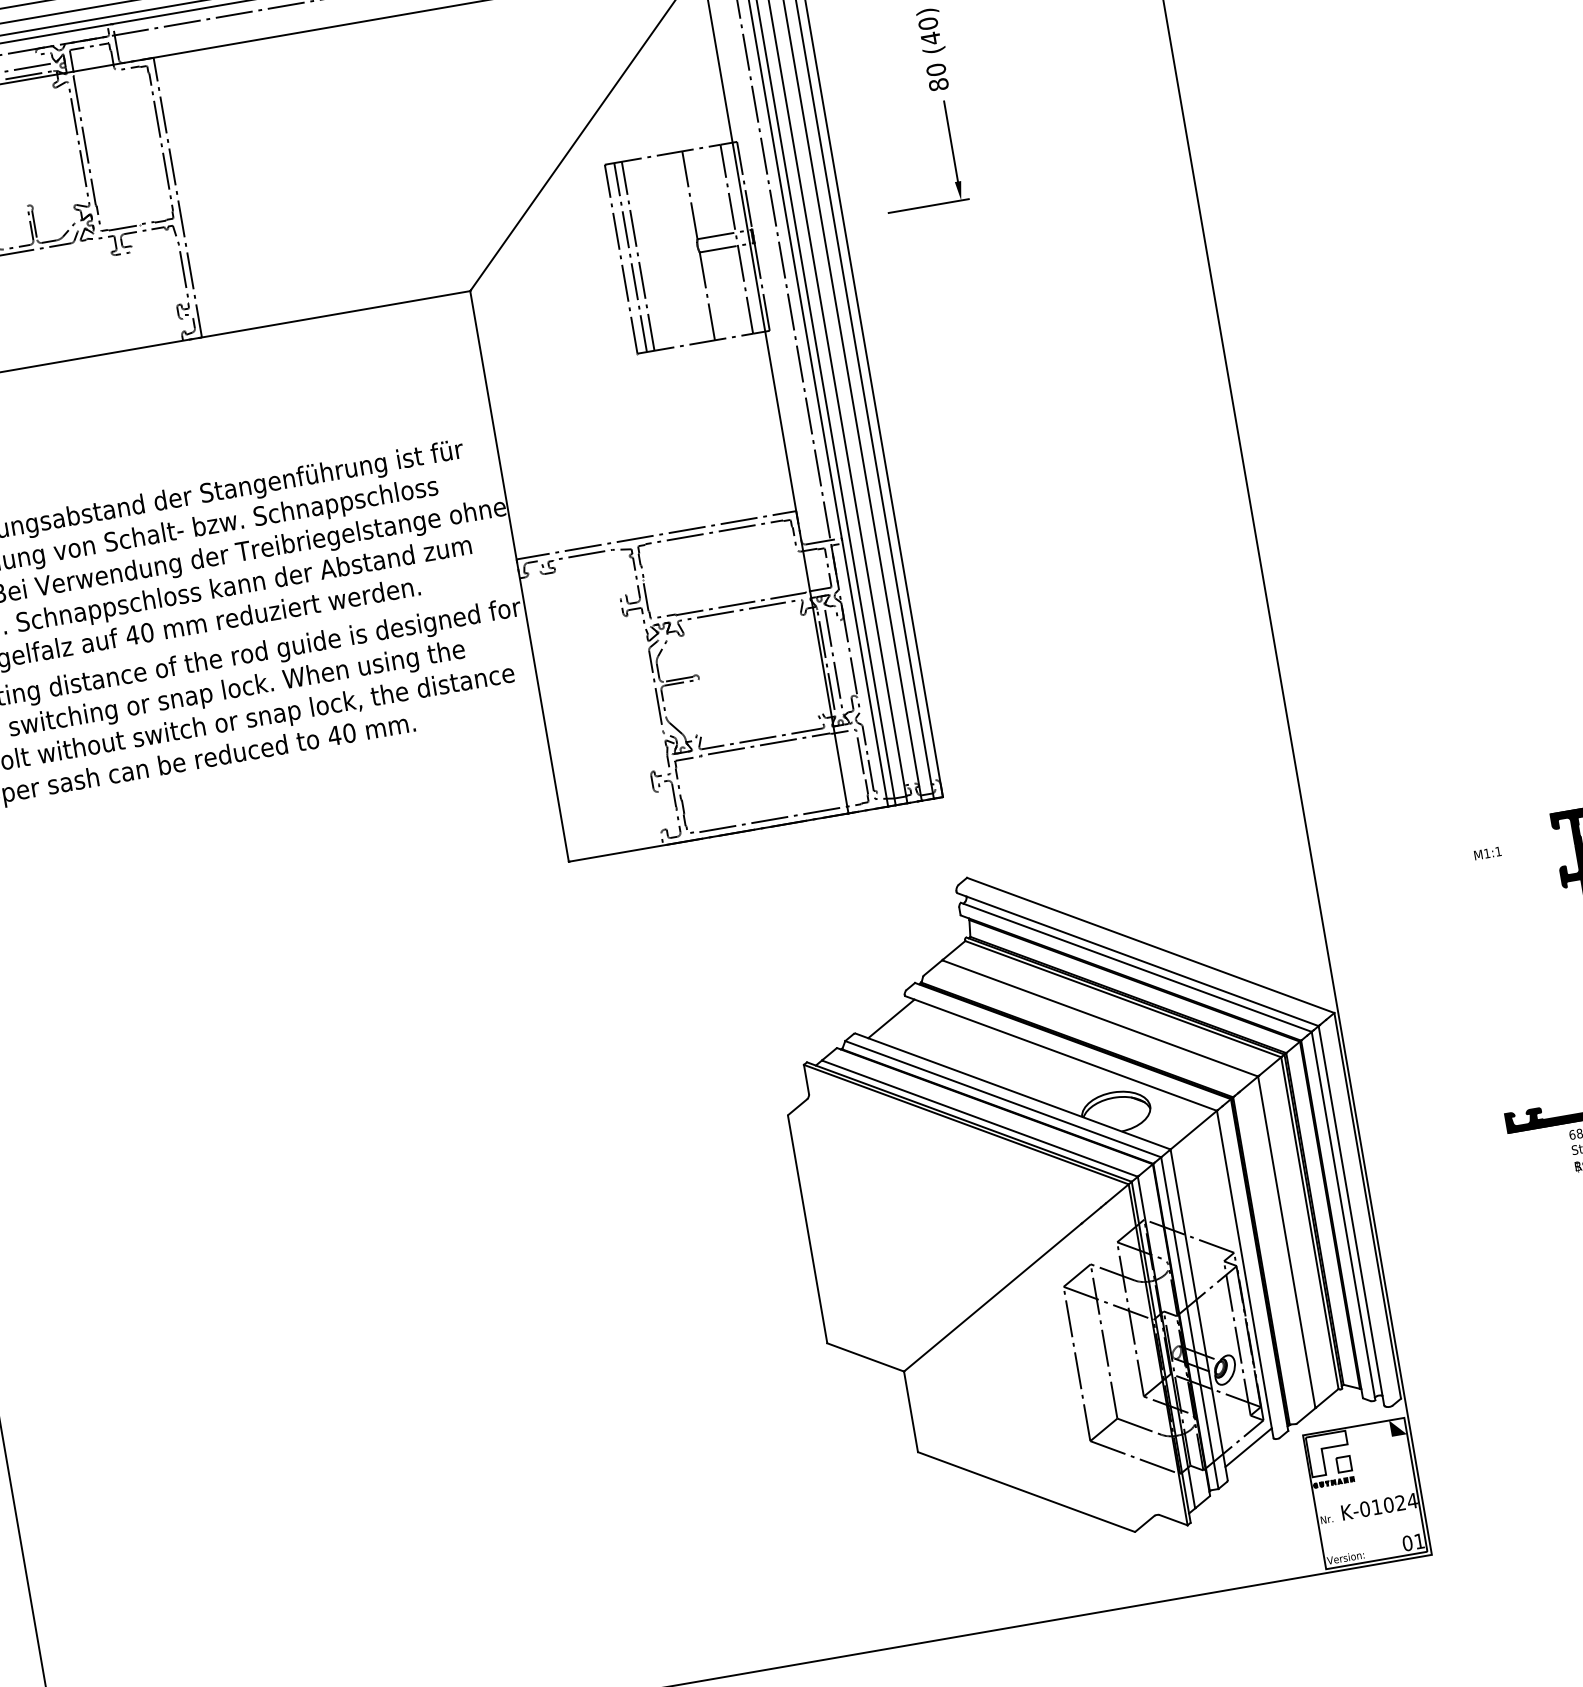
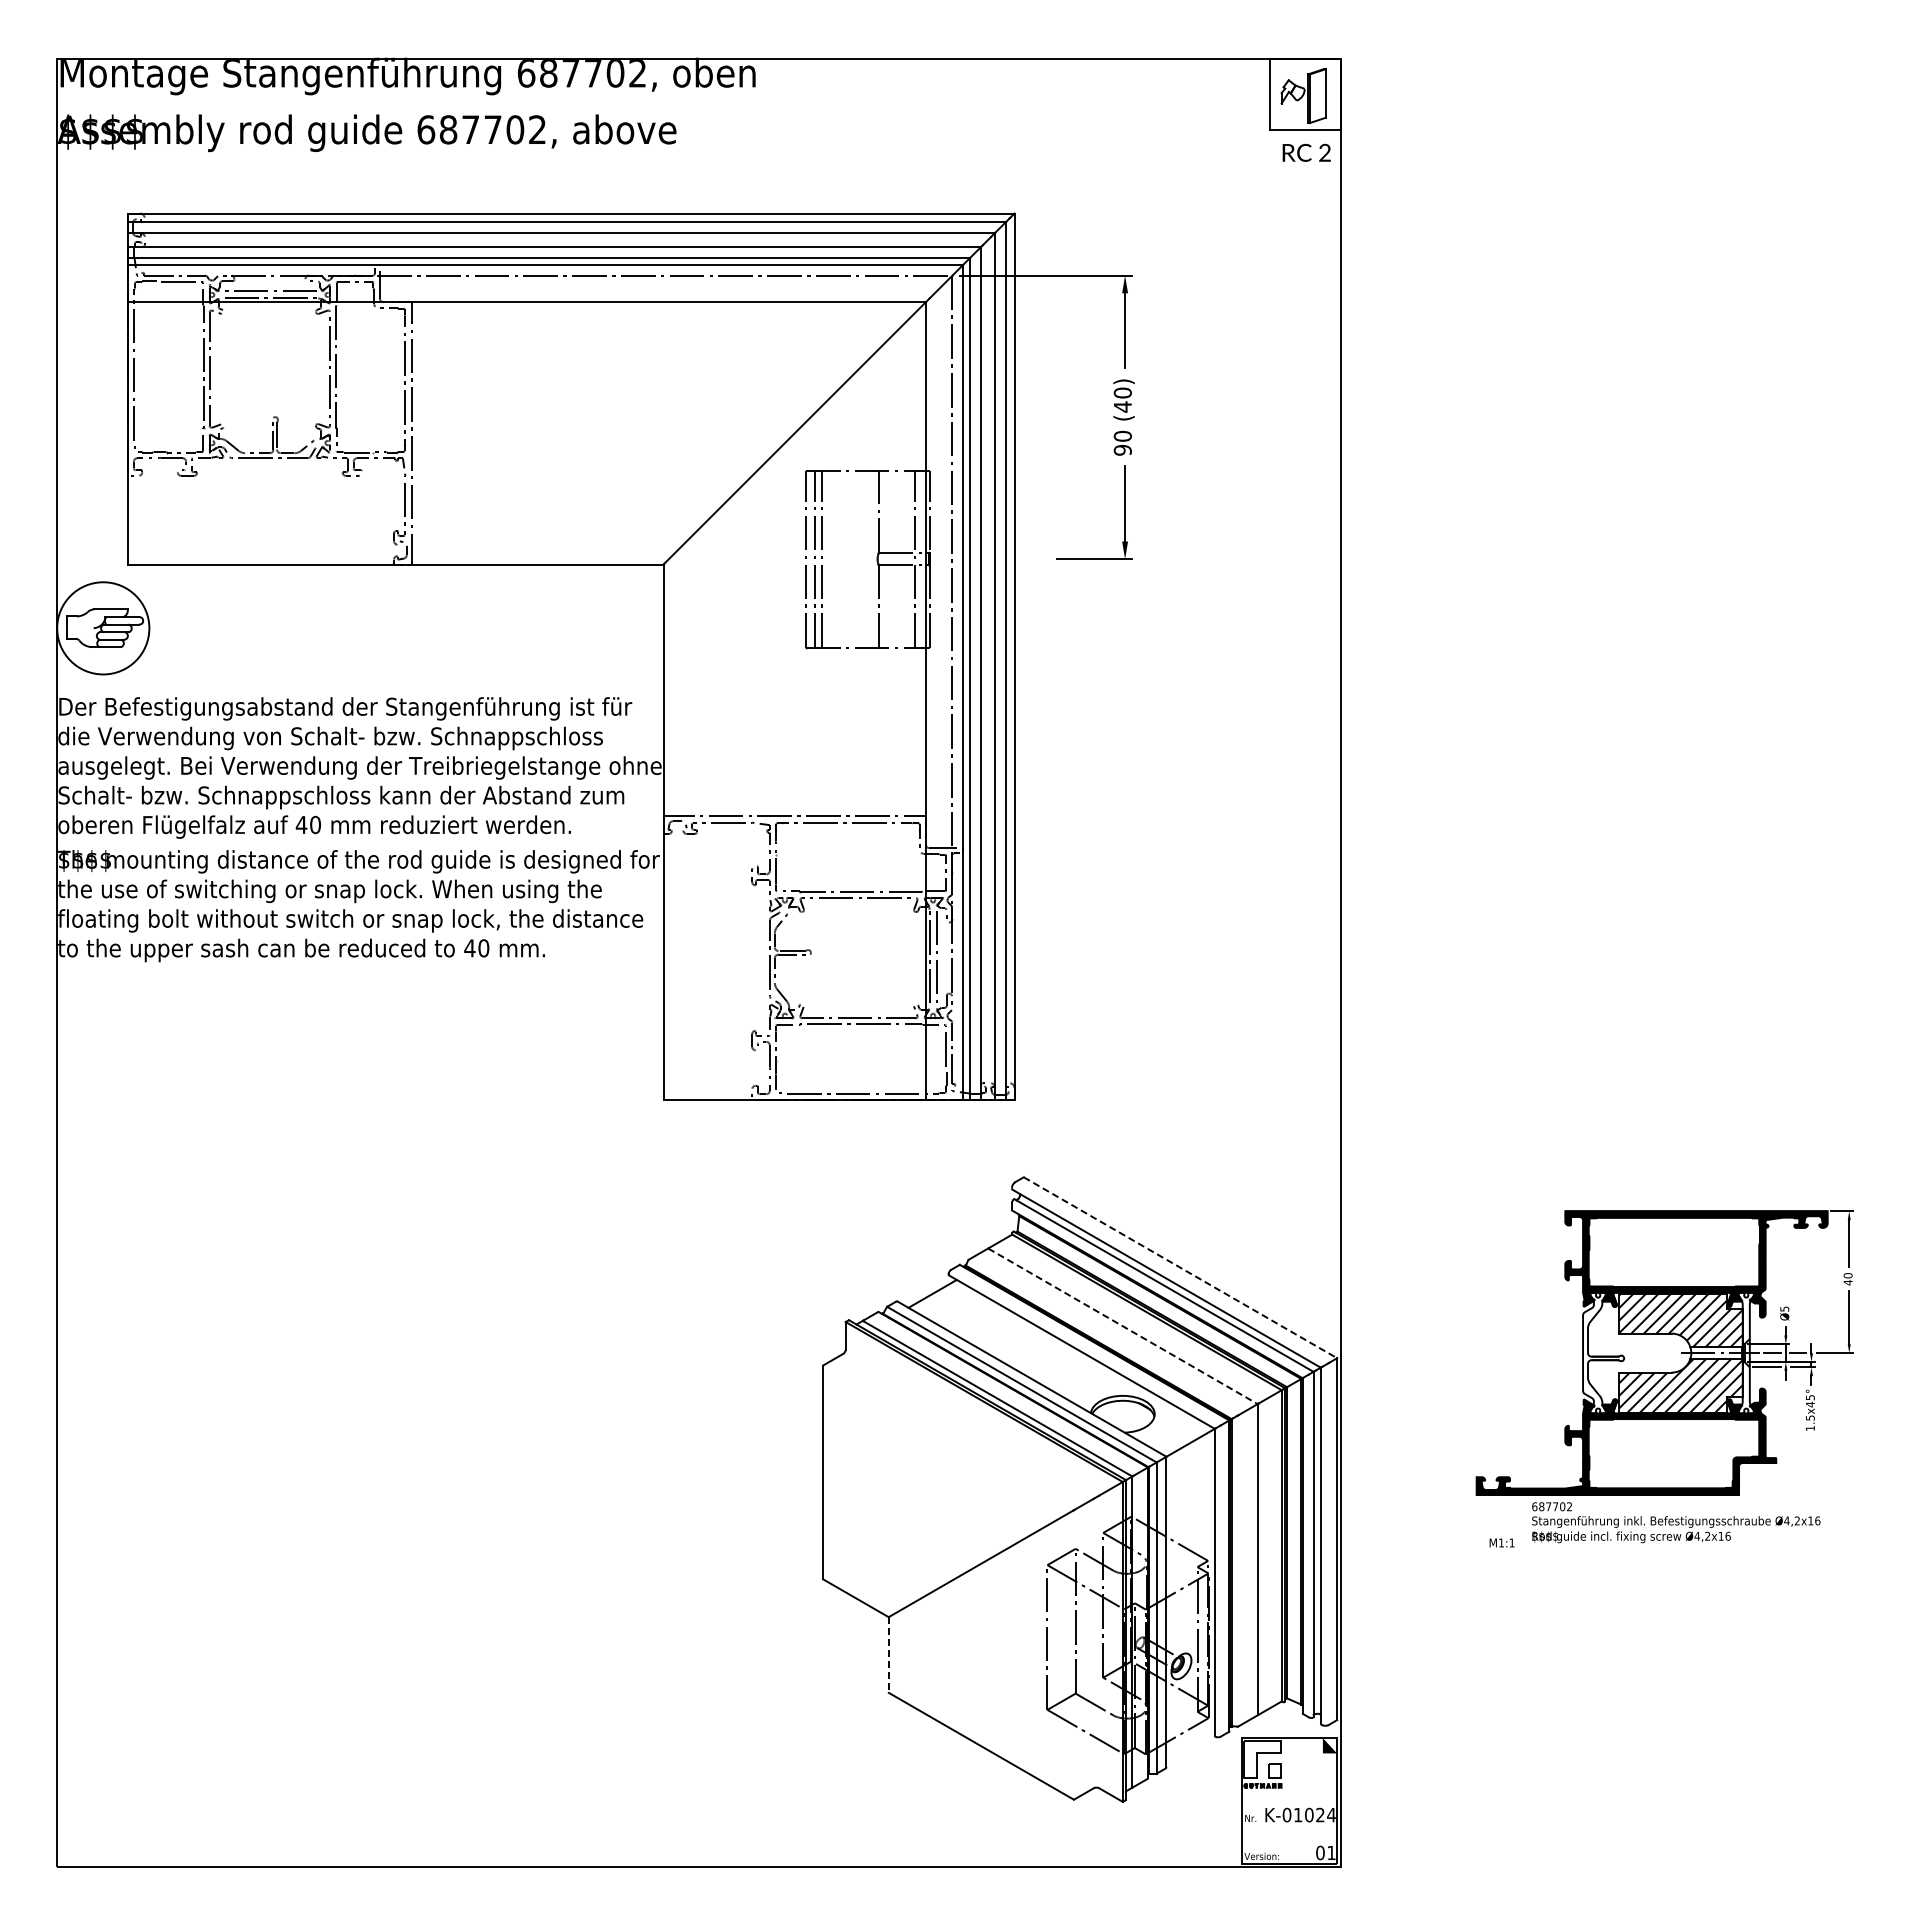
text: (938, 83) -> (1122, 449), 80 -> 90
text: (1487, 853) -> (1501, 1542), moved
line: (1150, 945) -> (1180, 1267), solid -> dashed
line: (1100, 1018) -> (1123, 1326), solid -> dashed
line: (910, 1411) -> (888, 1654), solid -> dashed
line: (1248, 1447) -> (1190, 1740), removed

